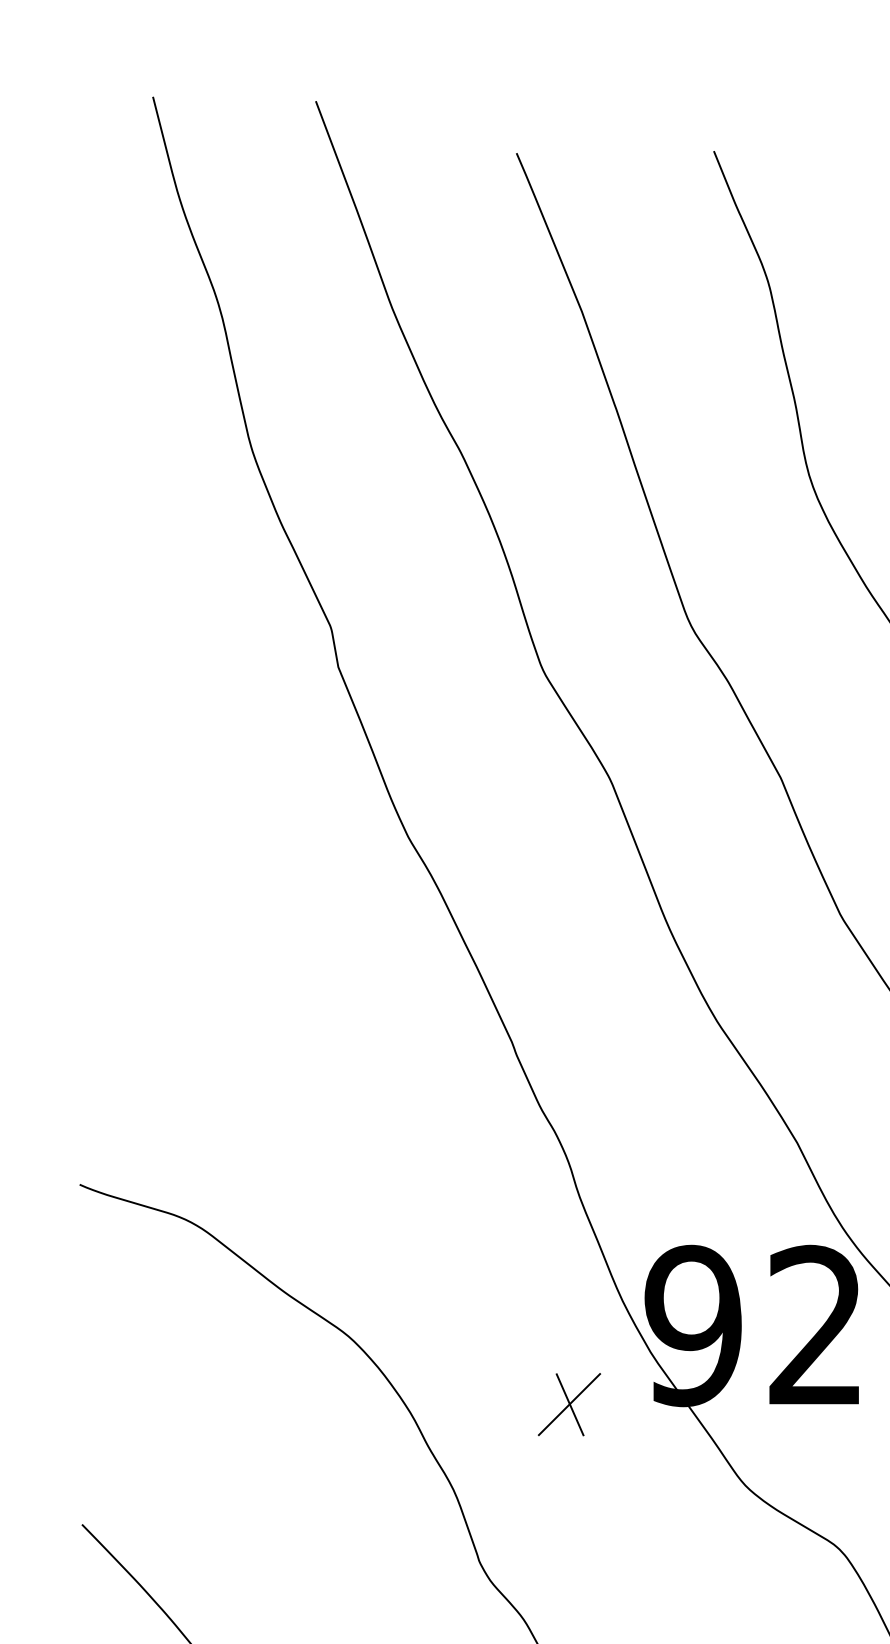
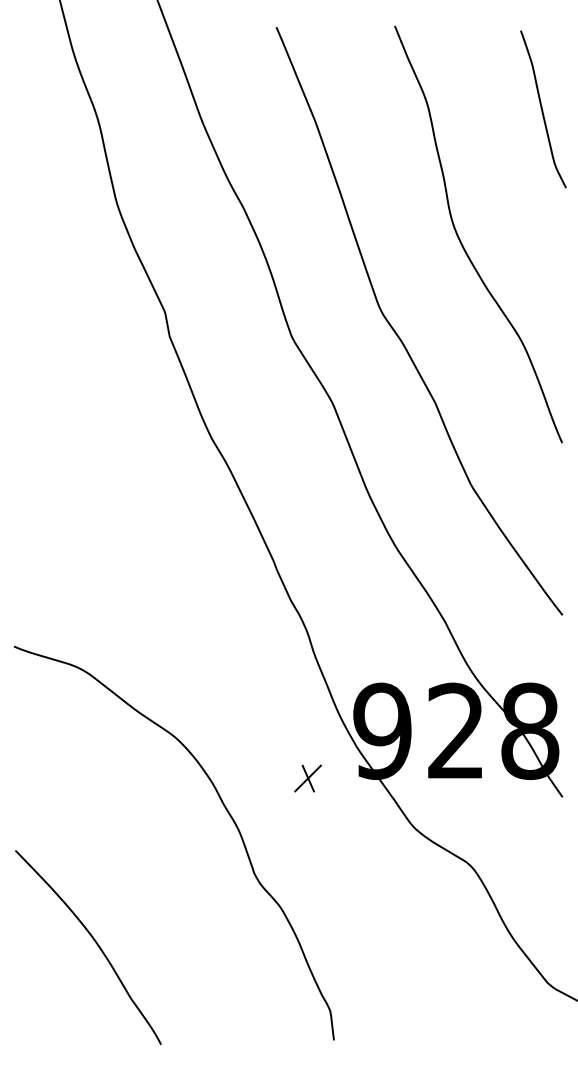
part: (568, 1404) -> (307, 778), size x0.7

